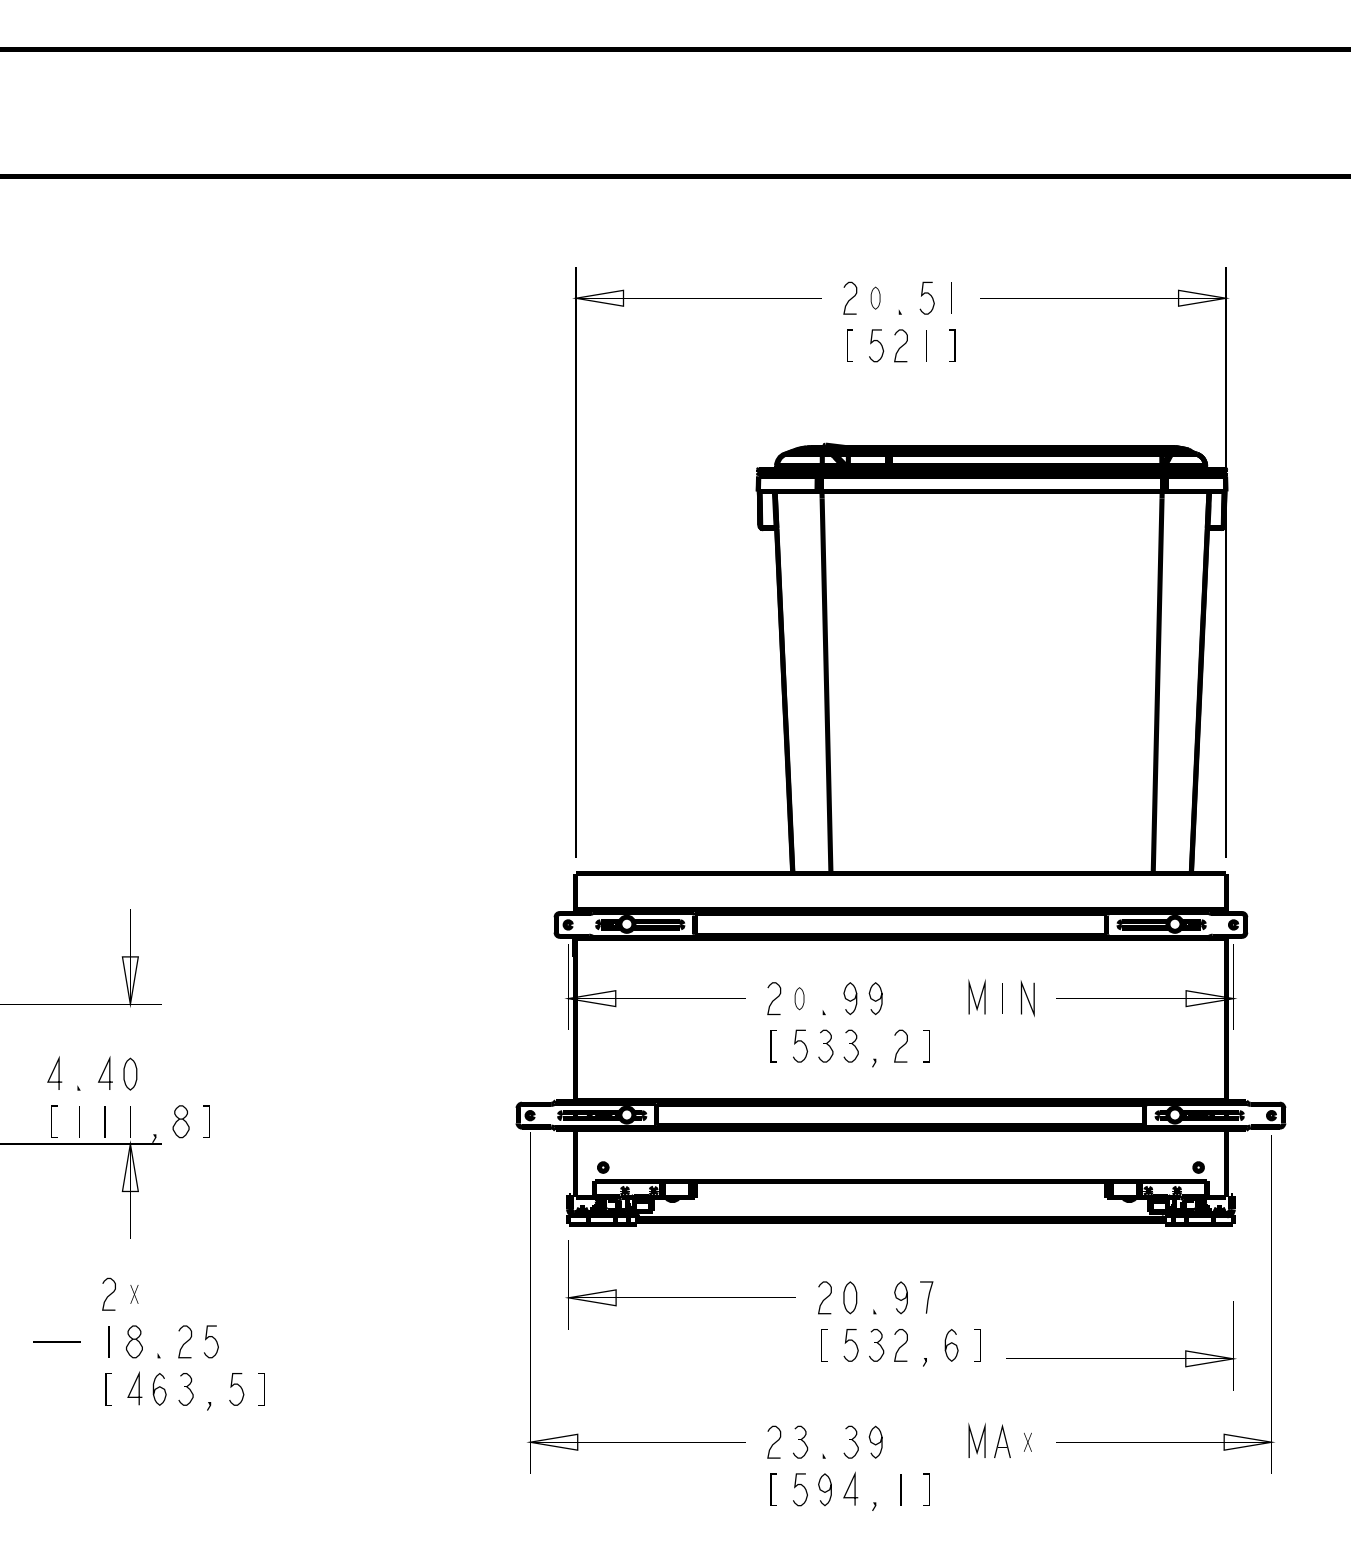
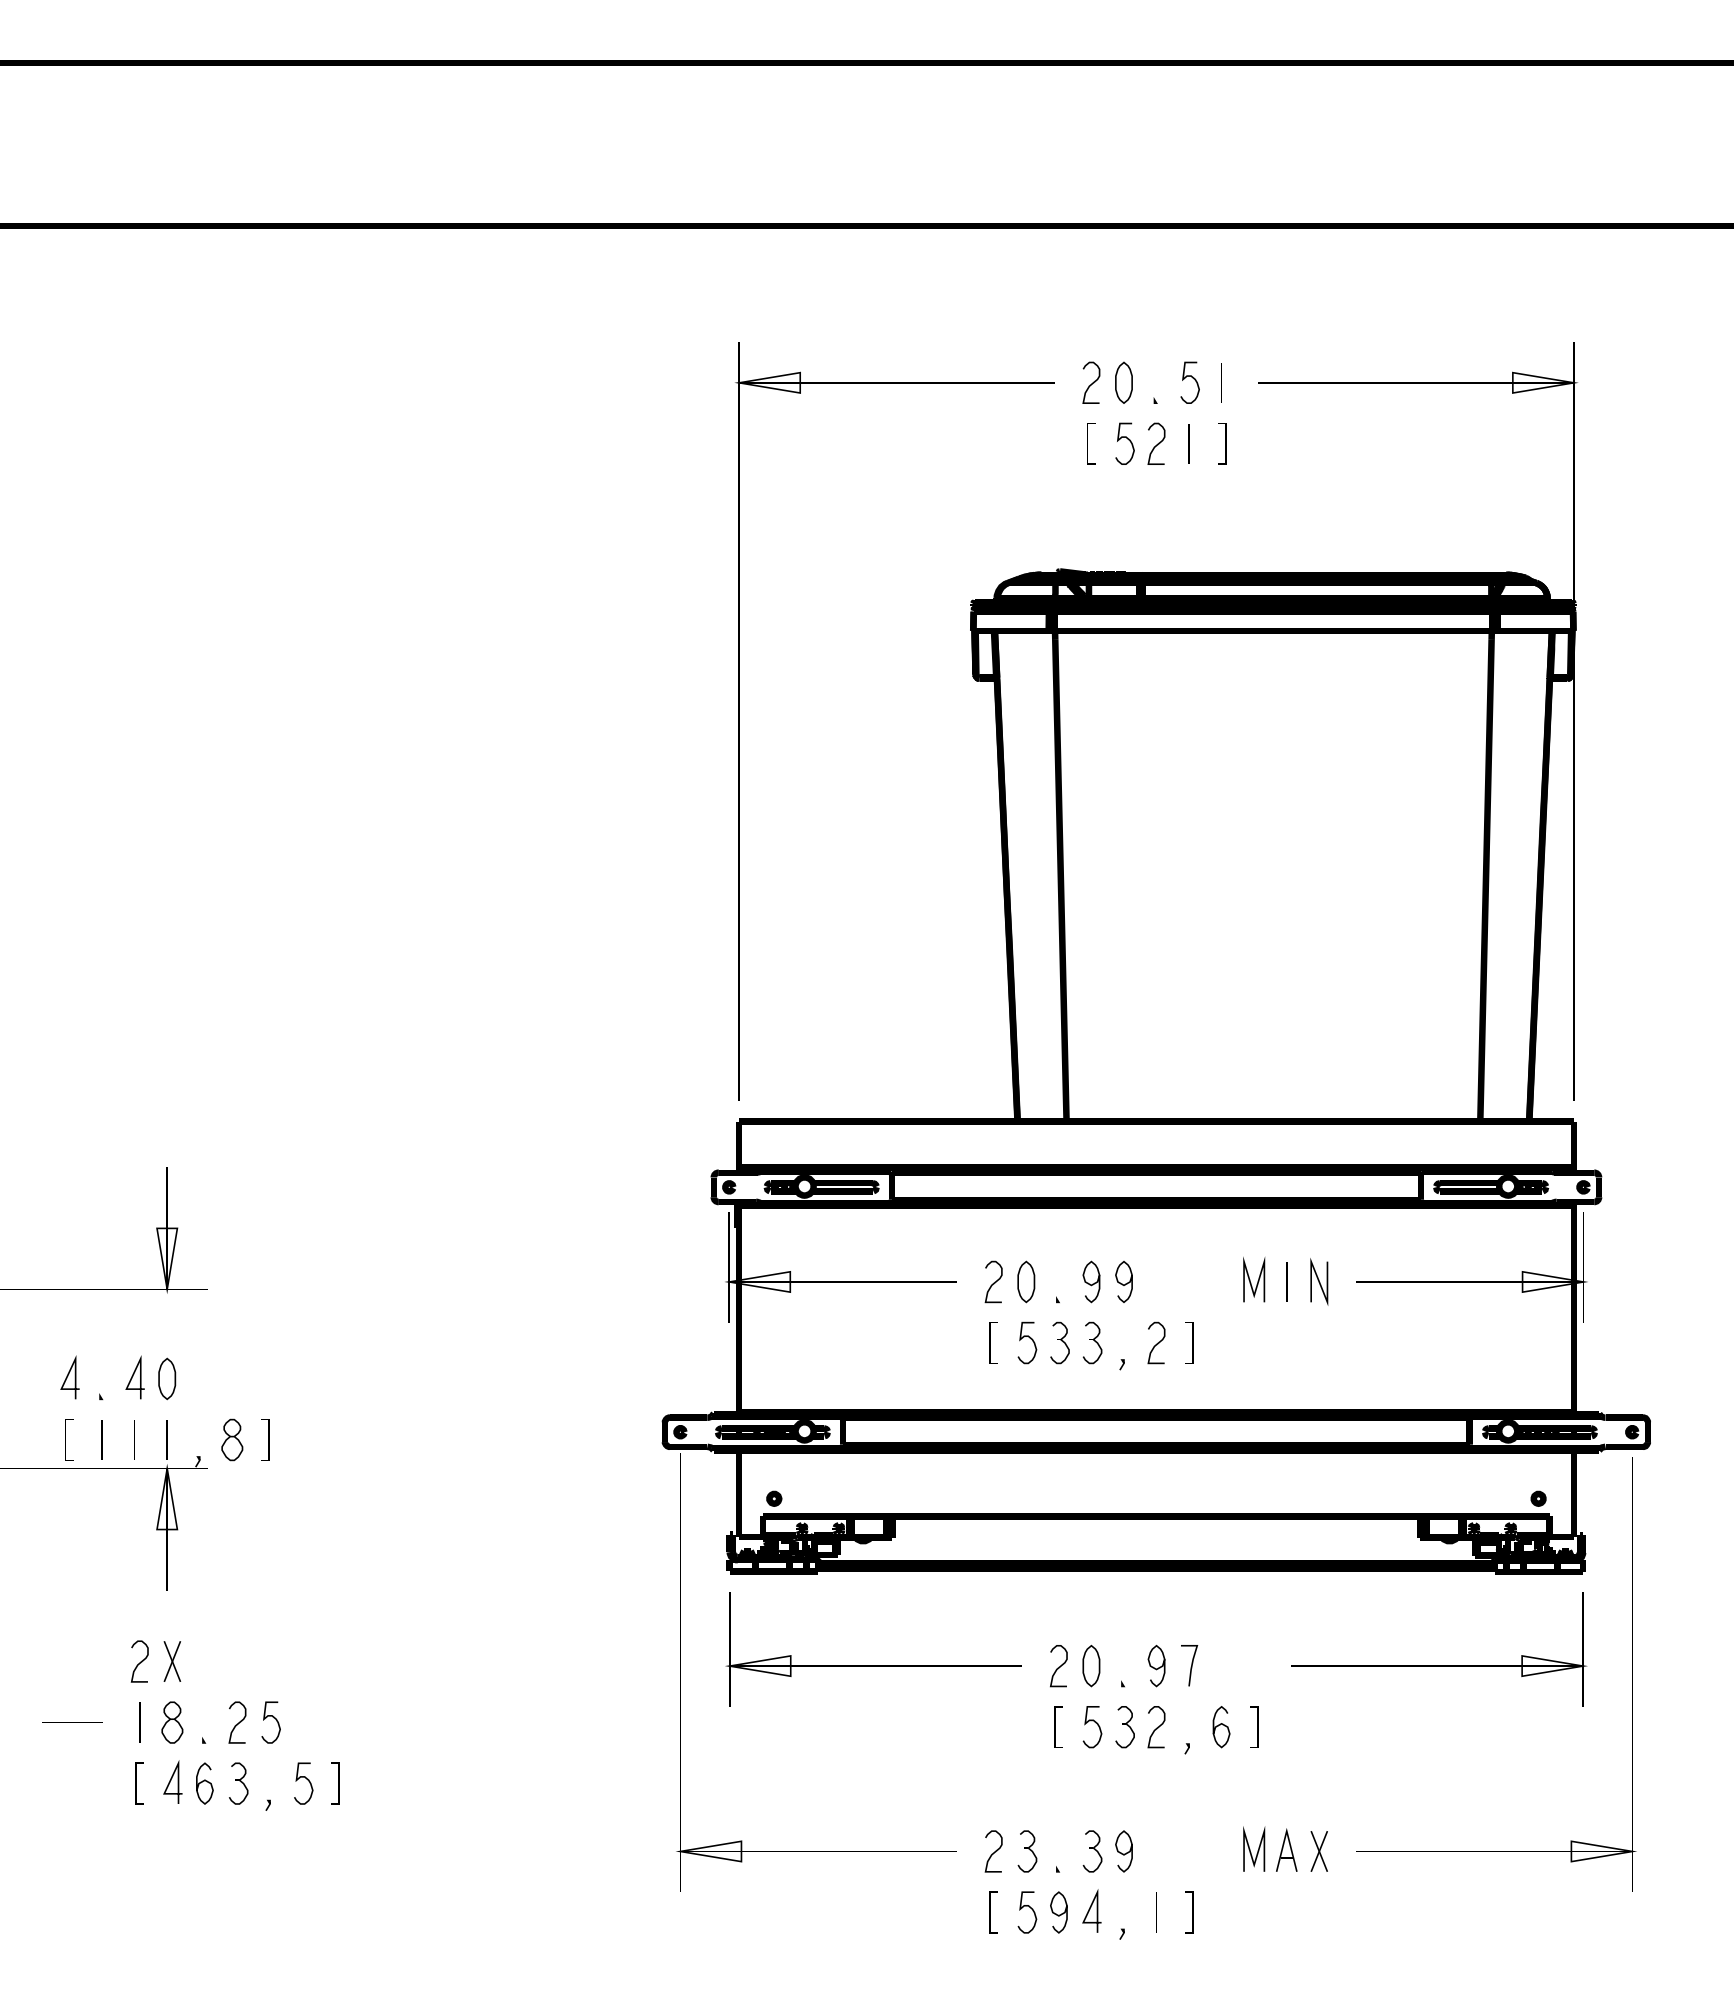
part: (875, 297) -> (1123, 381), size x1.43
part: (799, 998) -> (1026, 1281), size x1.43
part: (134, 1294) -> (172, 1661), size x1.67
part: (1121, 1358) -> (1439, 1665), moved
part: (1027, 1442) -> (1318, 1851), size x1.67

